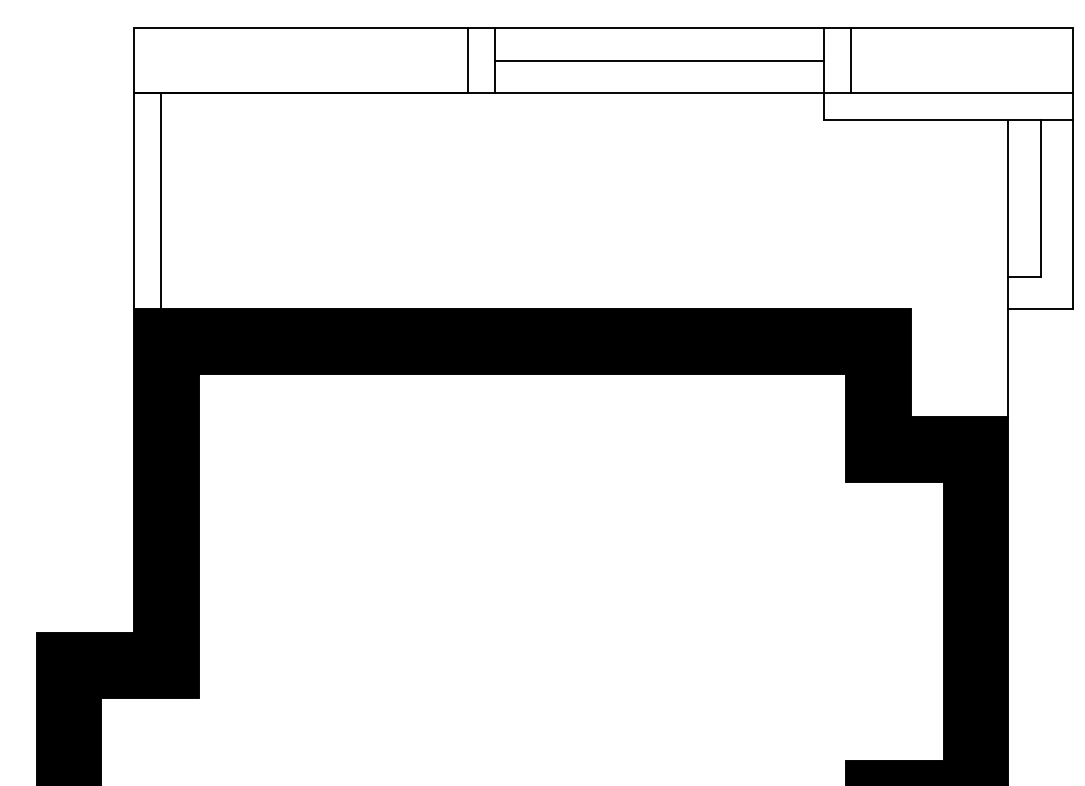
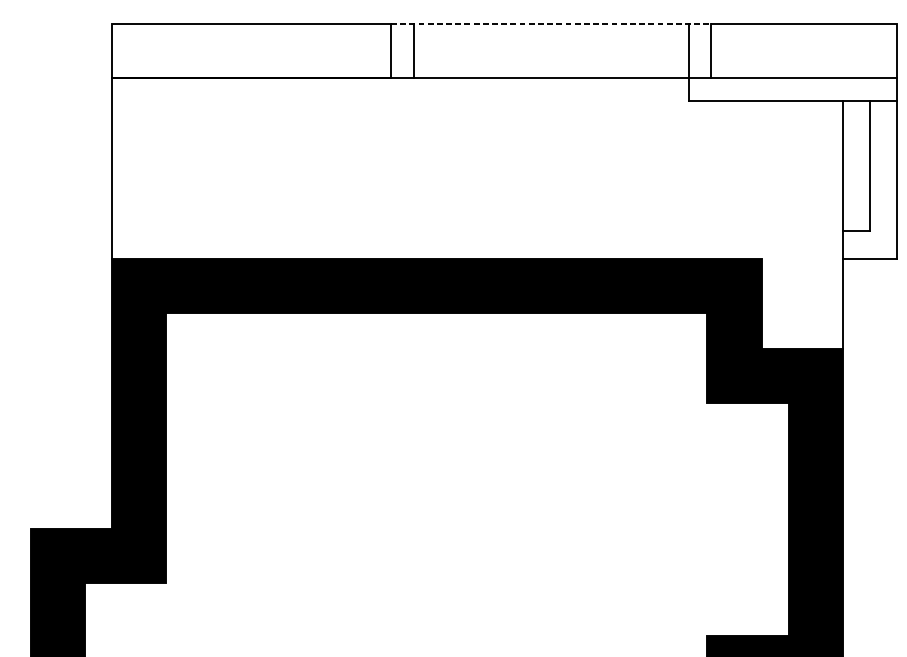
line: (659, 28) -> (551, 23), solid -> dashed
line: (659, 60) -> (551, 50), removed
line: (160, 201) -> (134, 168), removed

